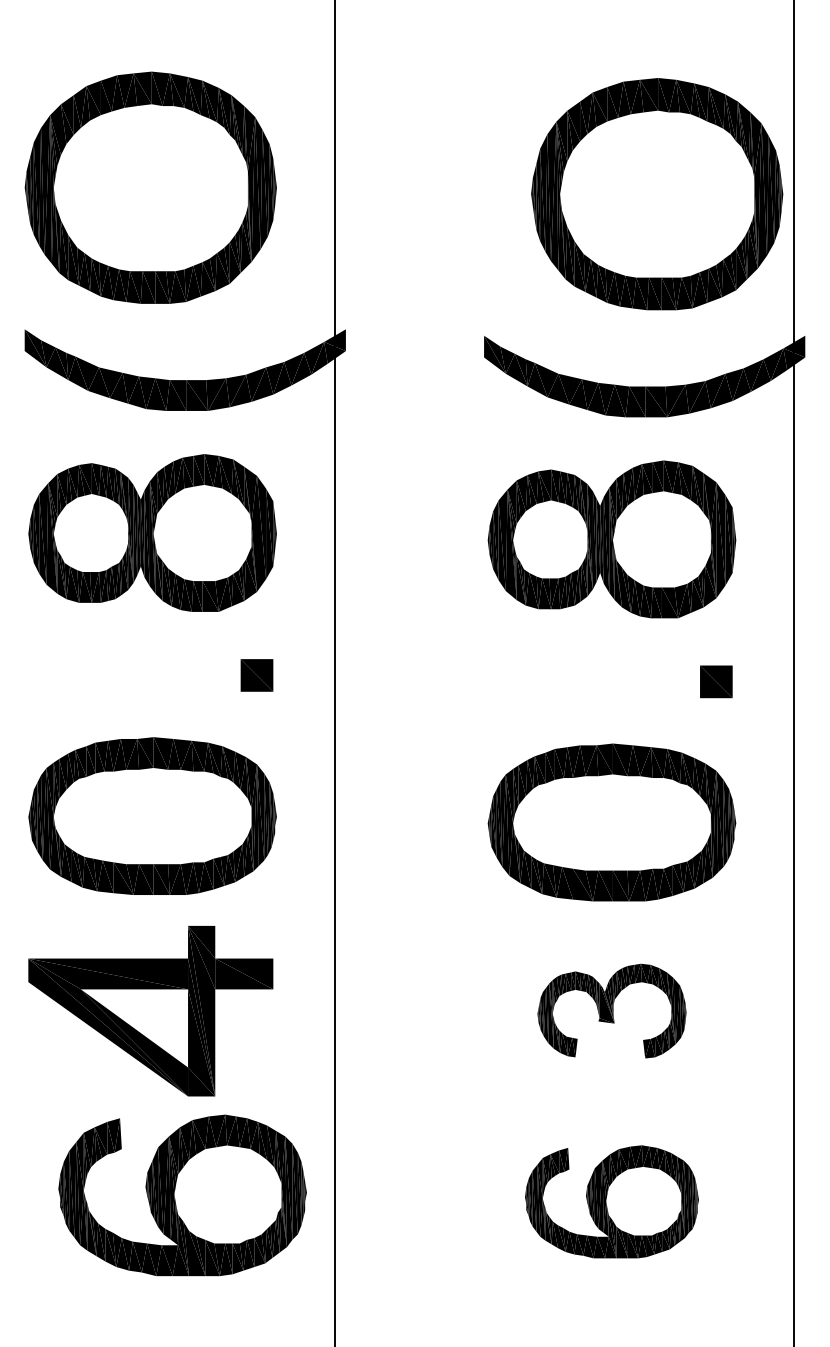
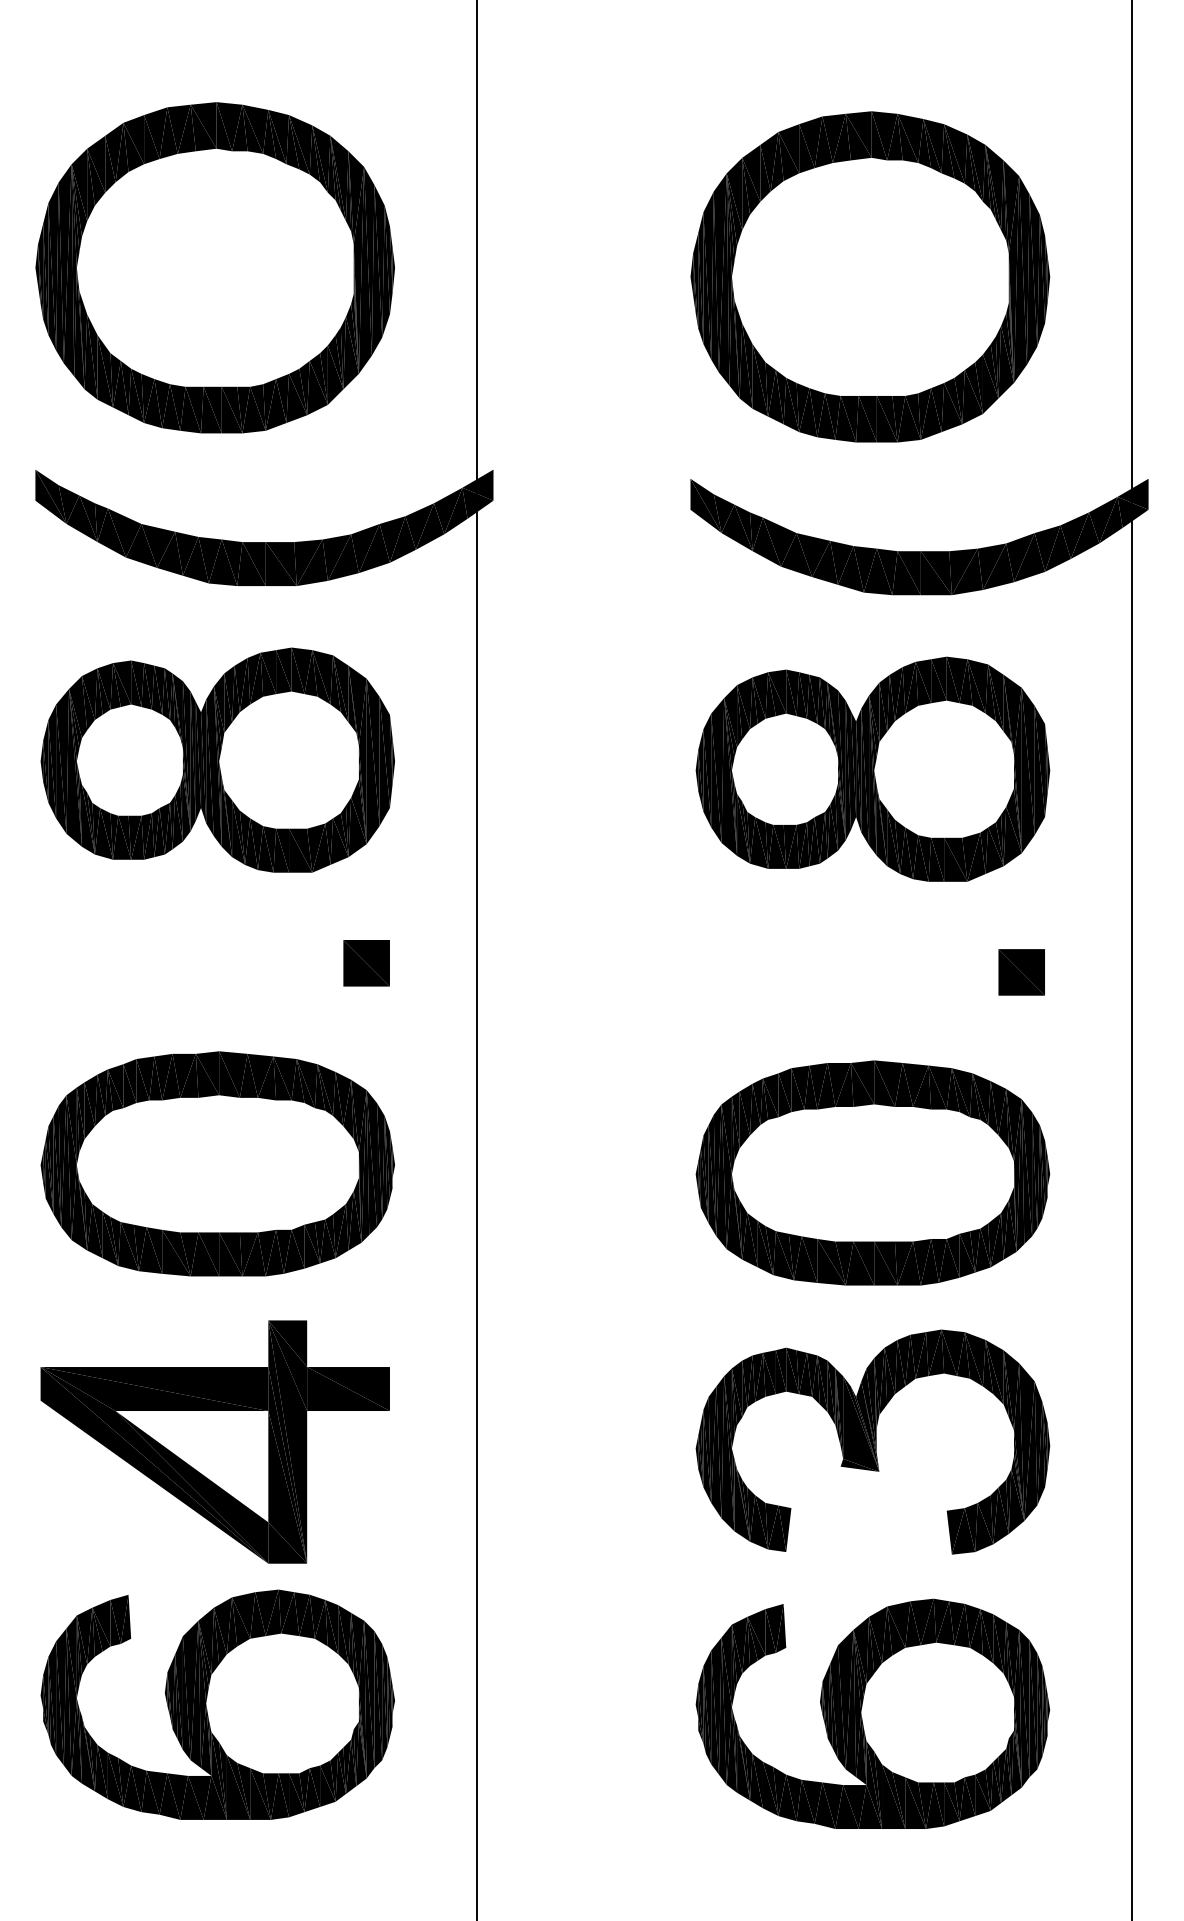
part: (657, 194) -> (870, 277), moved
part: (611, 1010) -> (872, 1441), size x1.67
part: (182, 1195) -> (217, 1704), moved
part: (611, 1201) -> (872, 1713), size x1.43

